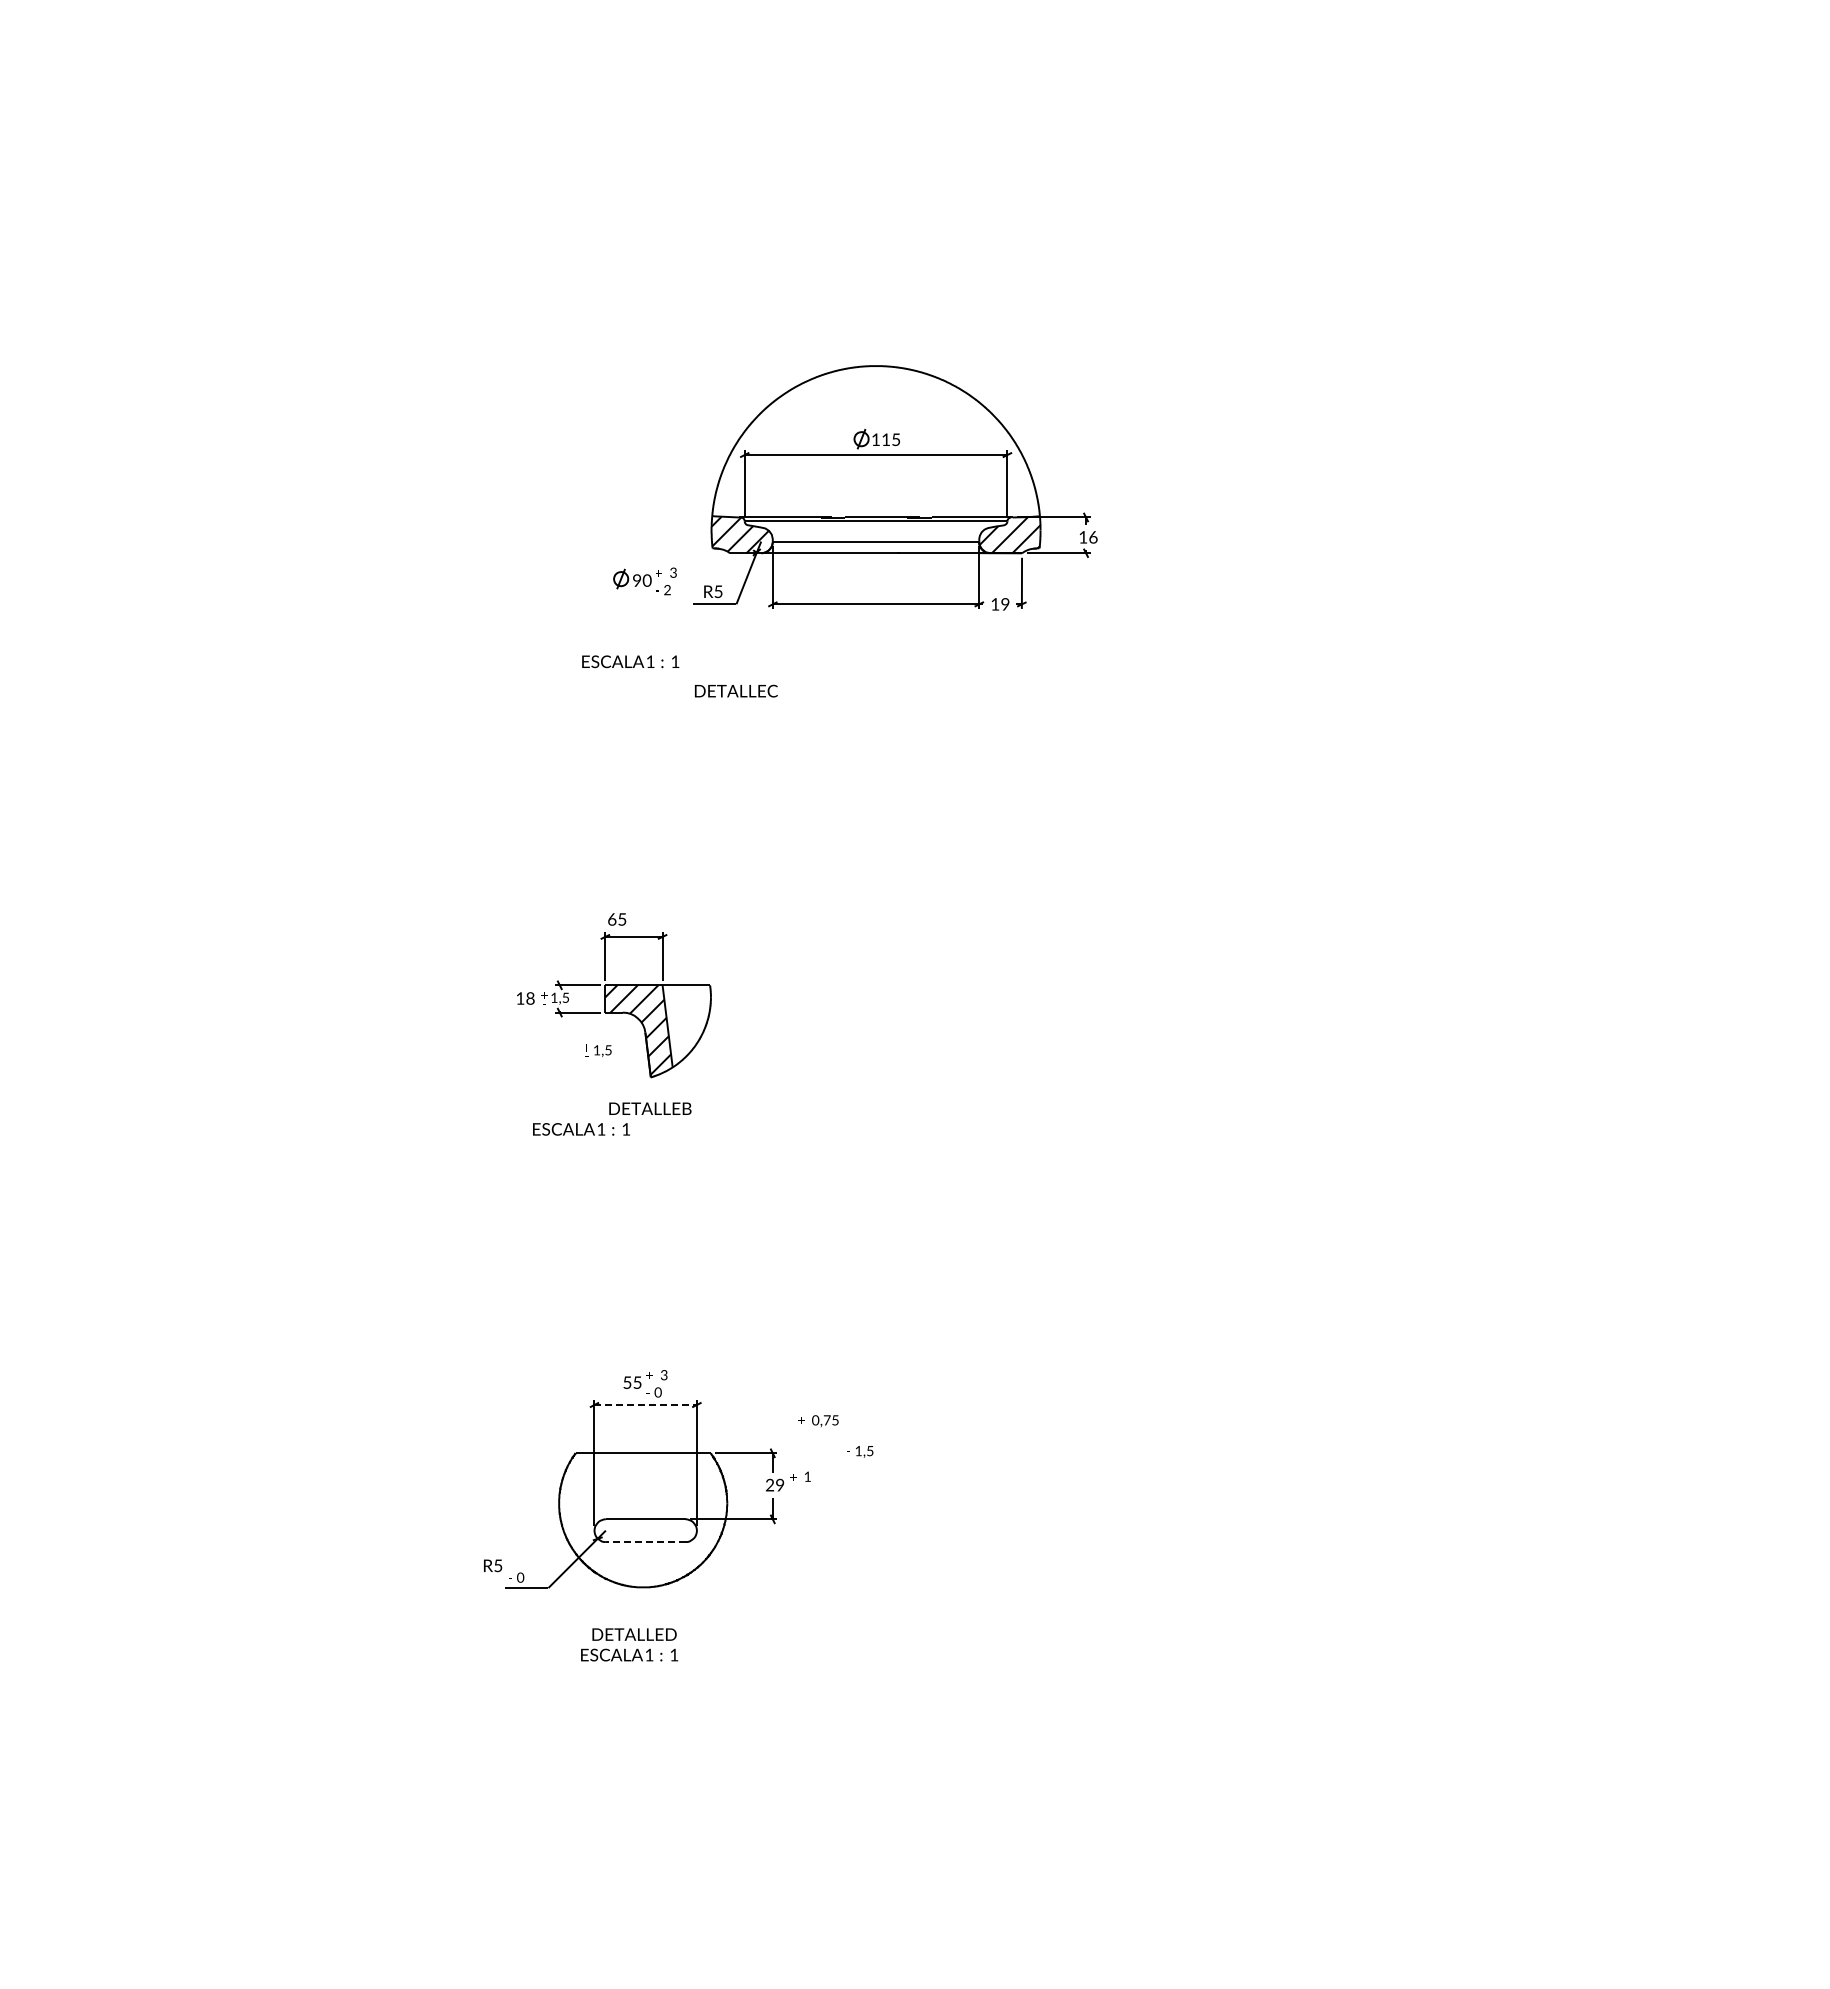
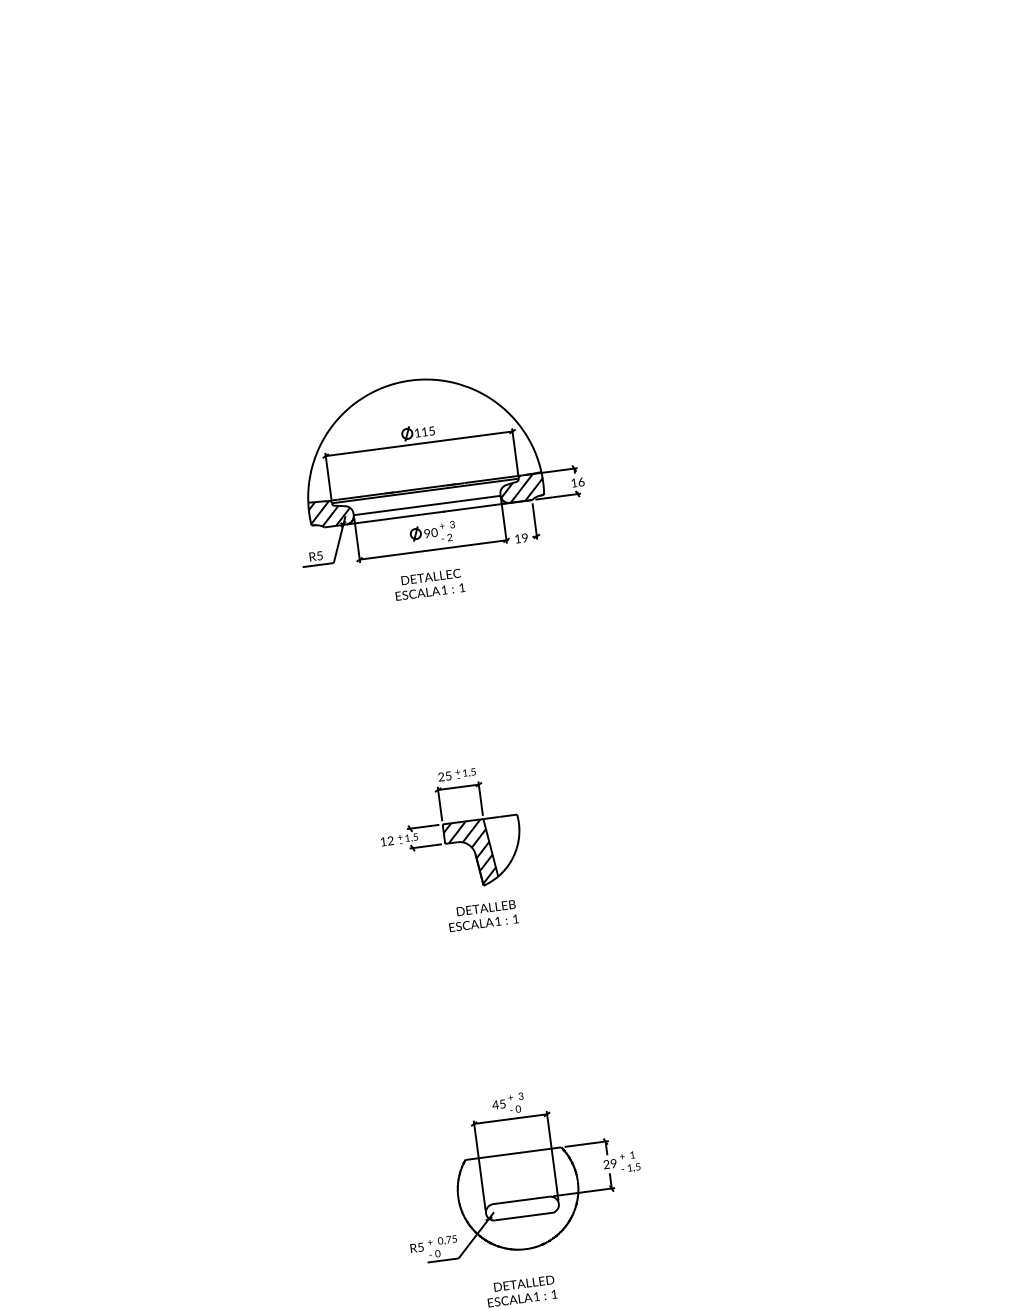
part: (895, 487) -> (435, 465), moved
text: (736, 690) -> (431, 576), moved
text: (612, 919) -> (441, 776), 65 -> 25
text: (530, 998) -> (390, 840), 18 -> 12
text: (598, 1050) -> (466, 772), moved
text: (581, 1129) -> (484, 923), moved
text: (626, 1382) -> (494, 1104), 55 -> 45
line: (646, 1404) -> (511, 1118), dashed -> solid
text: (818, 1420) -> (442, 1240), moved
text: (860, 1451) -> (631, 1168), moved
line: (645, 1542) -> (523, 1216), dashed -> solid

